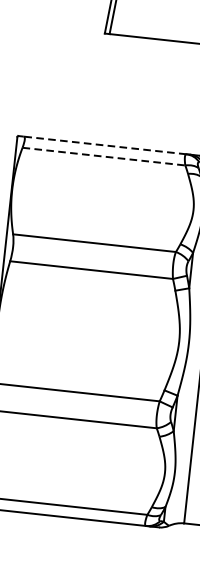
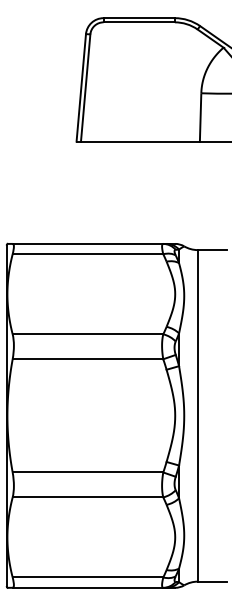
line: (104, 144) -> (87, 243), dashed -> solid
line: (104, 156) -> (88, 254), dashed -> solid

